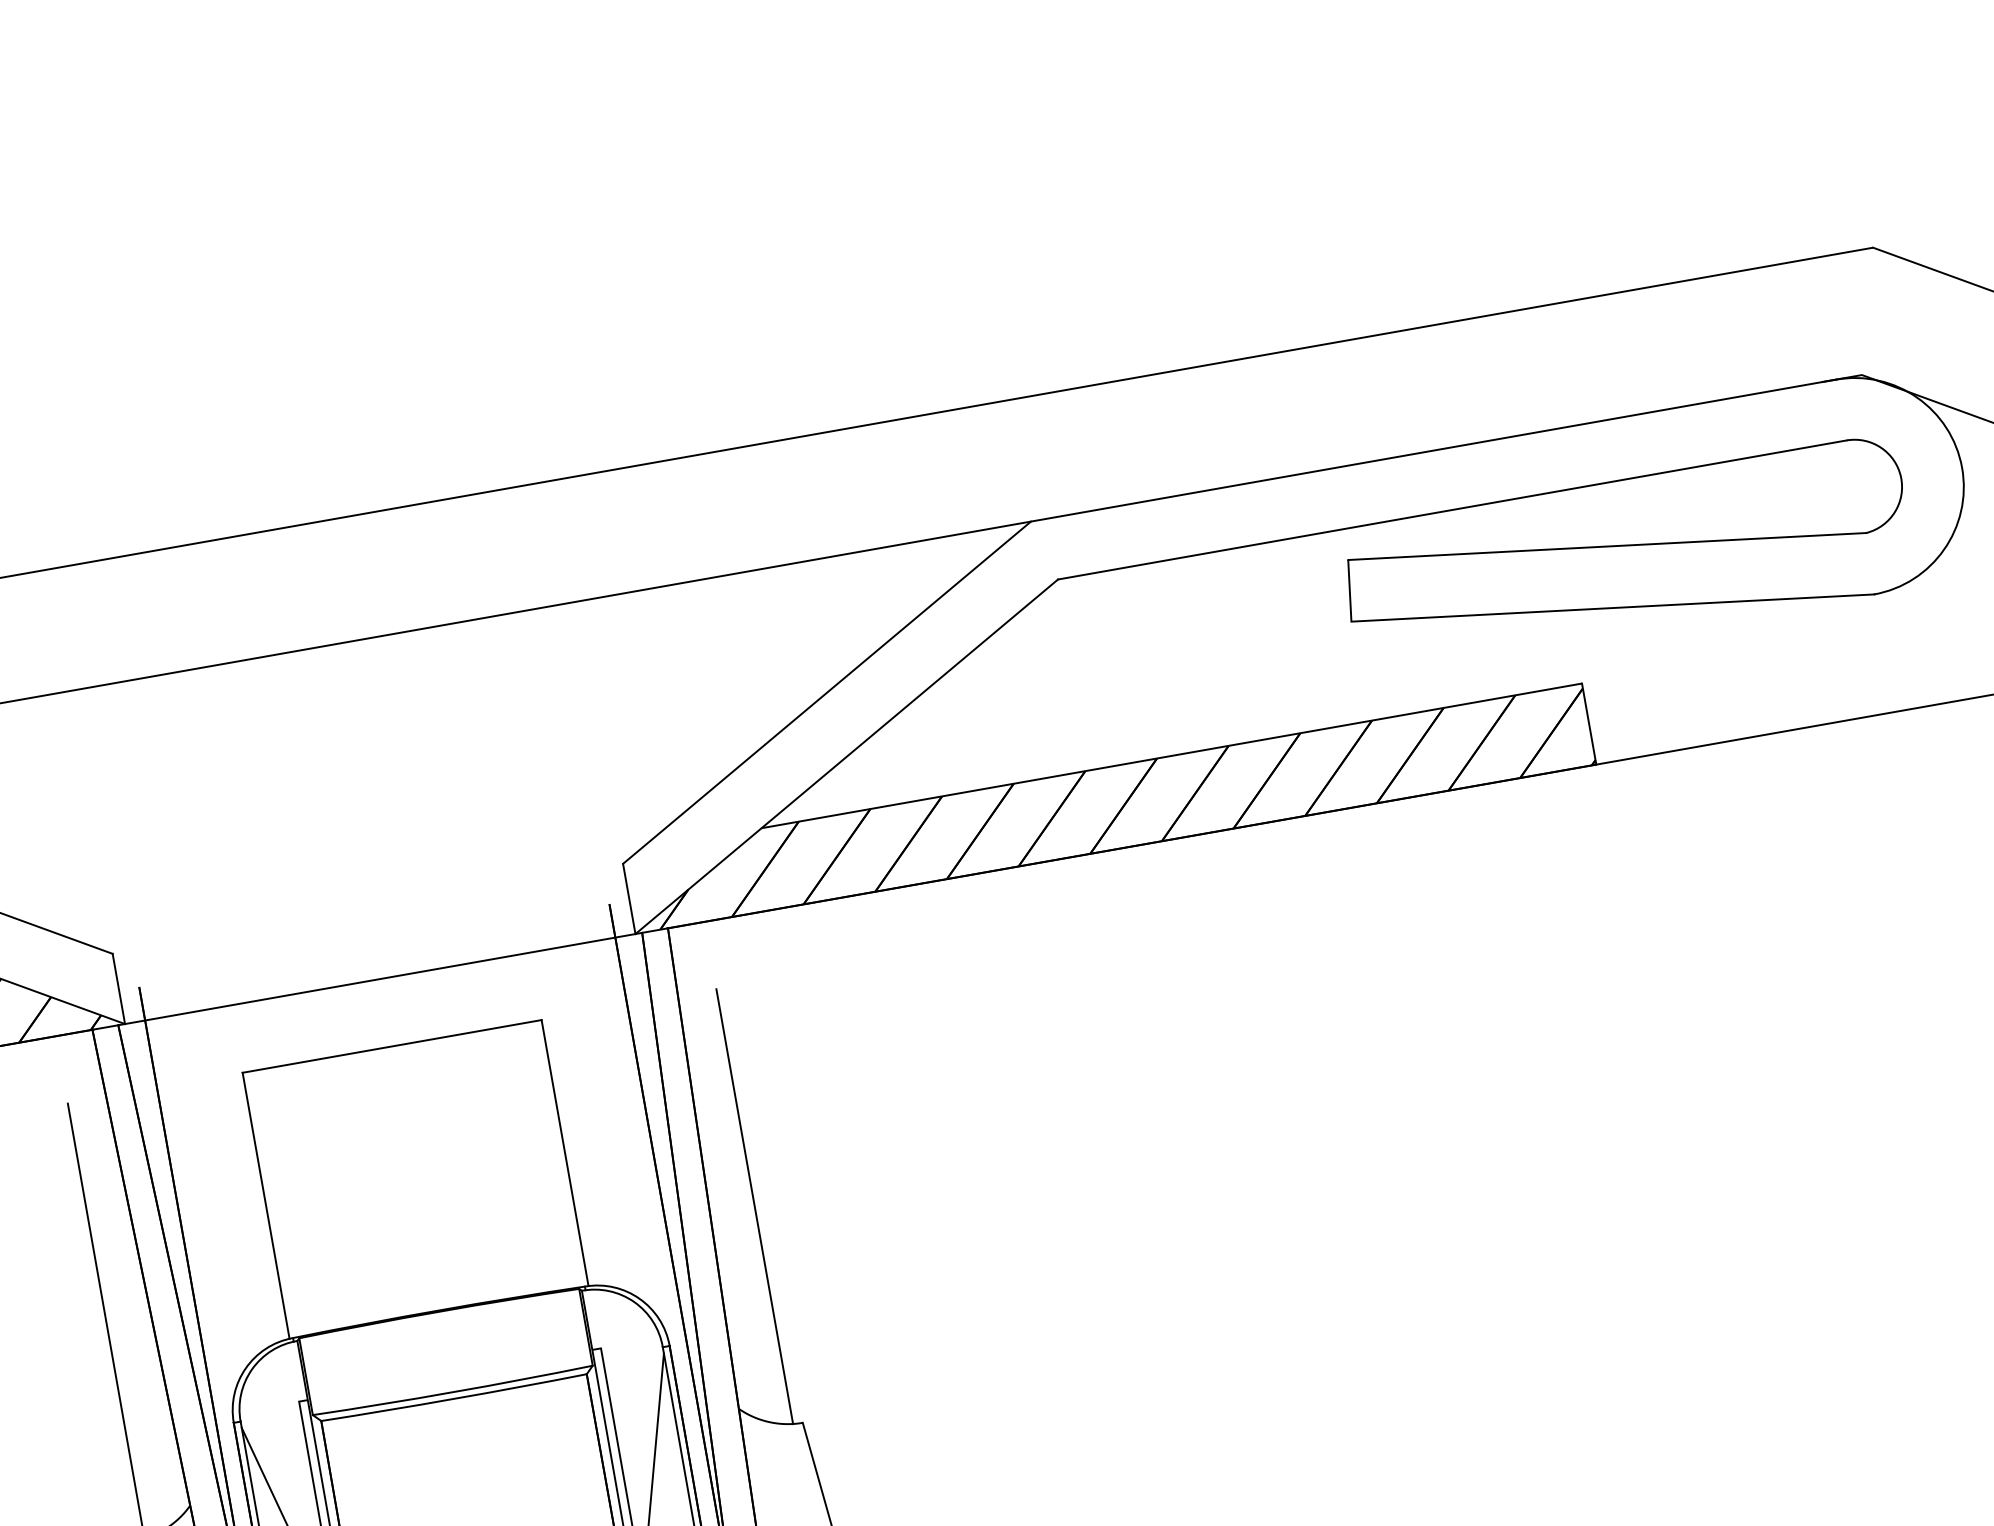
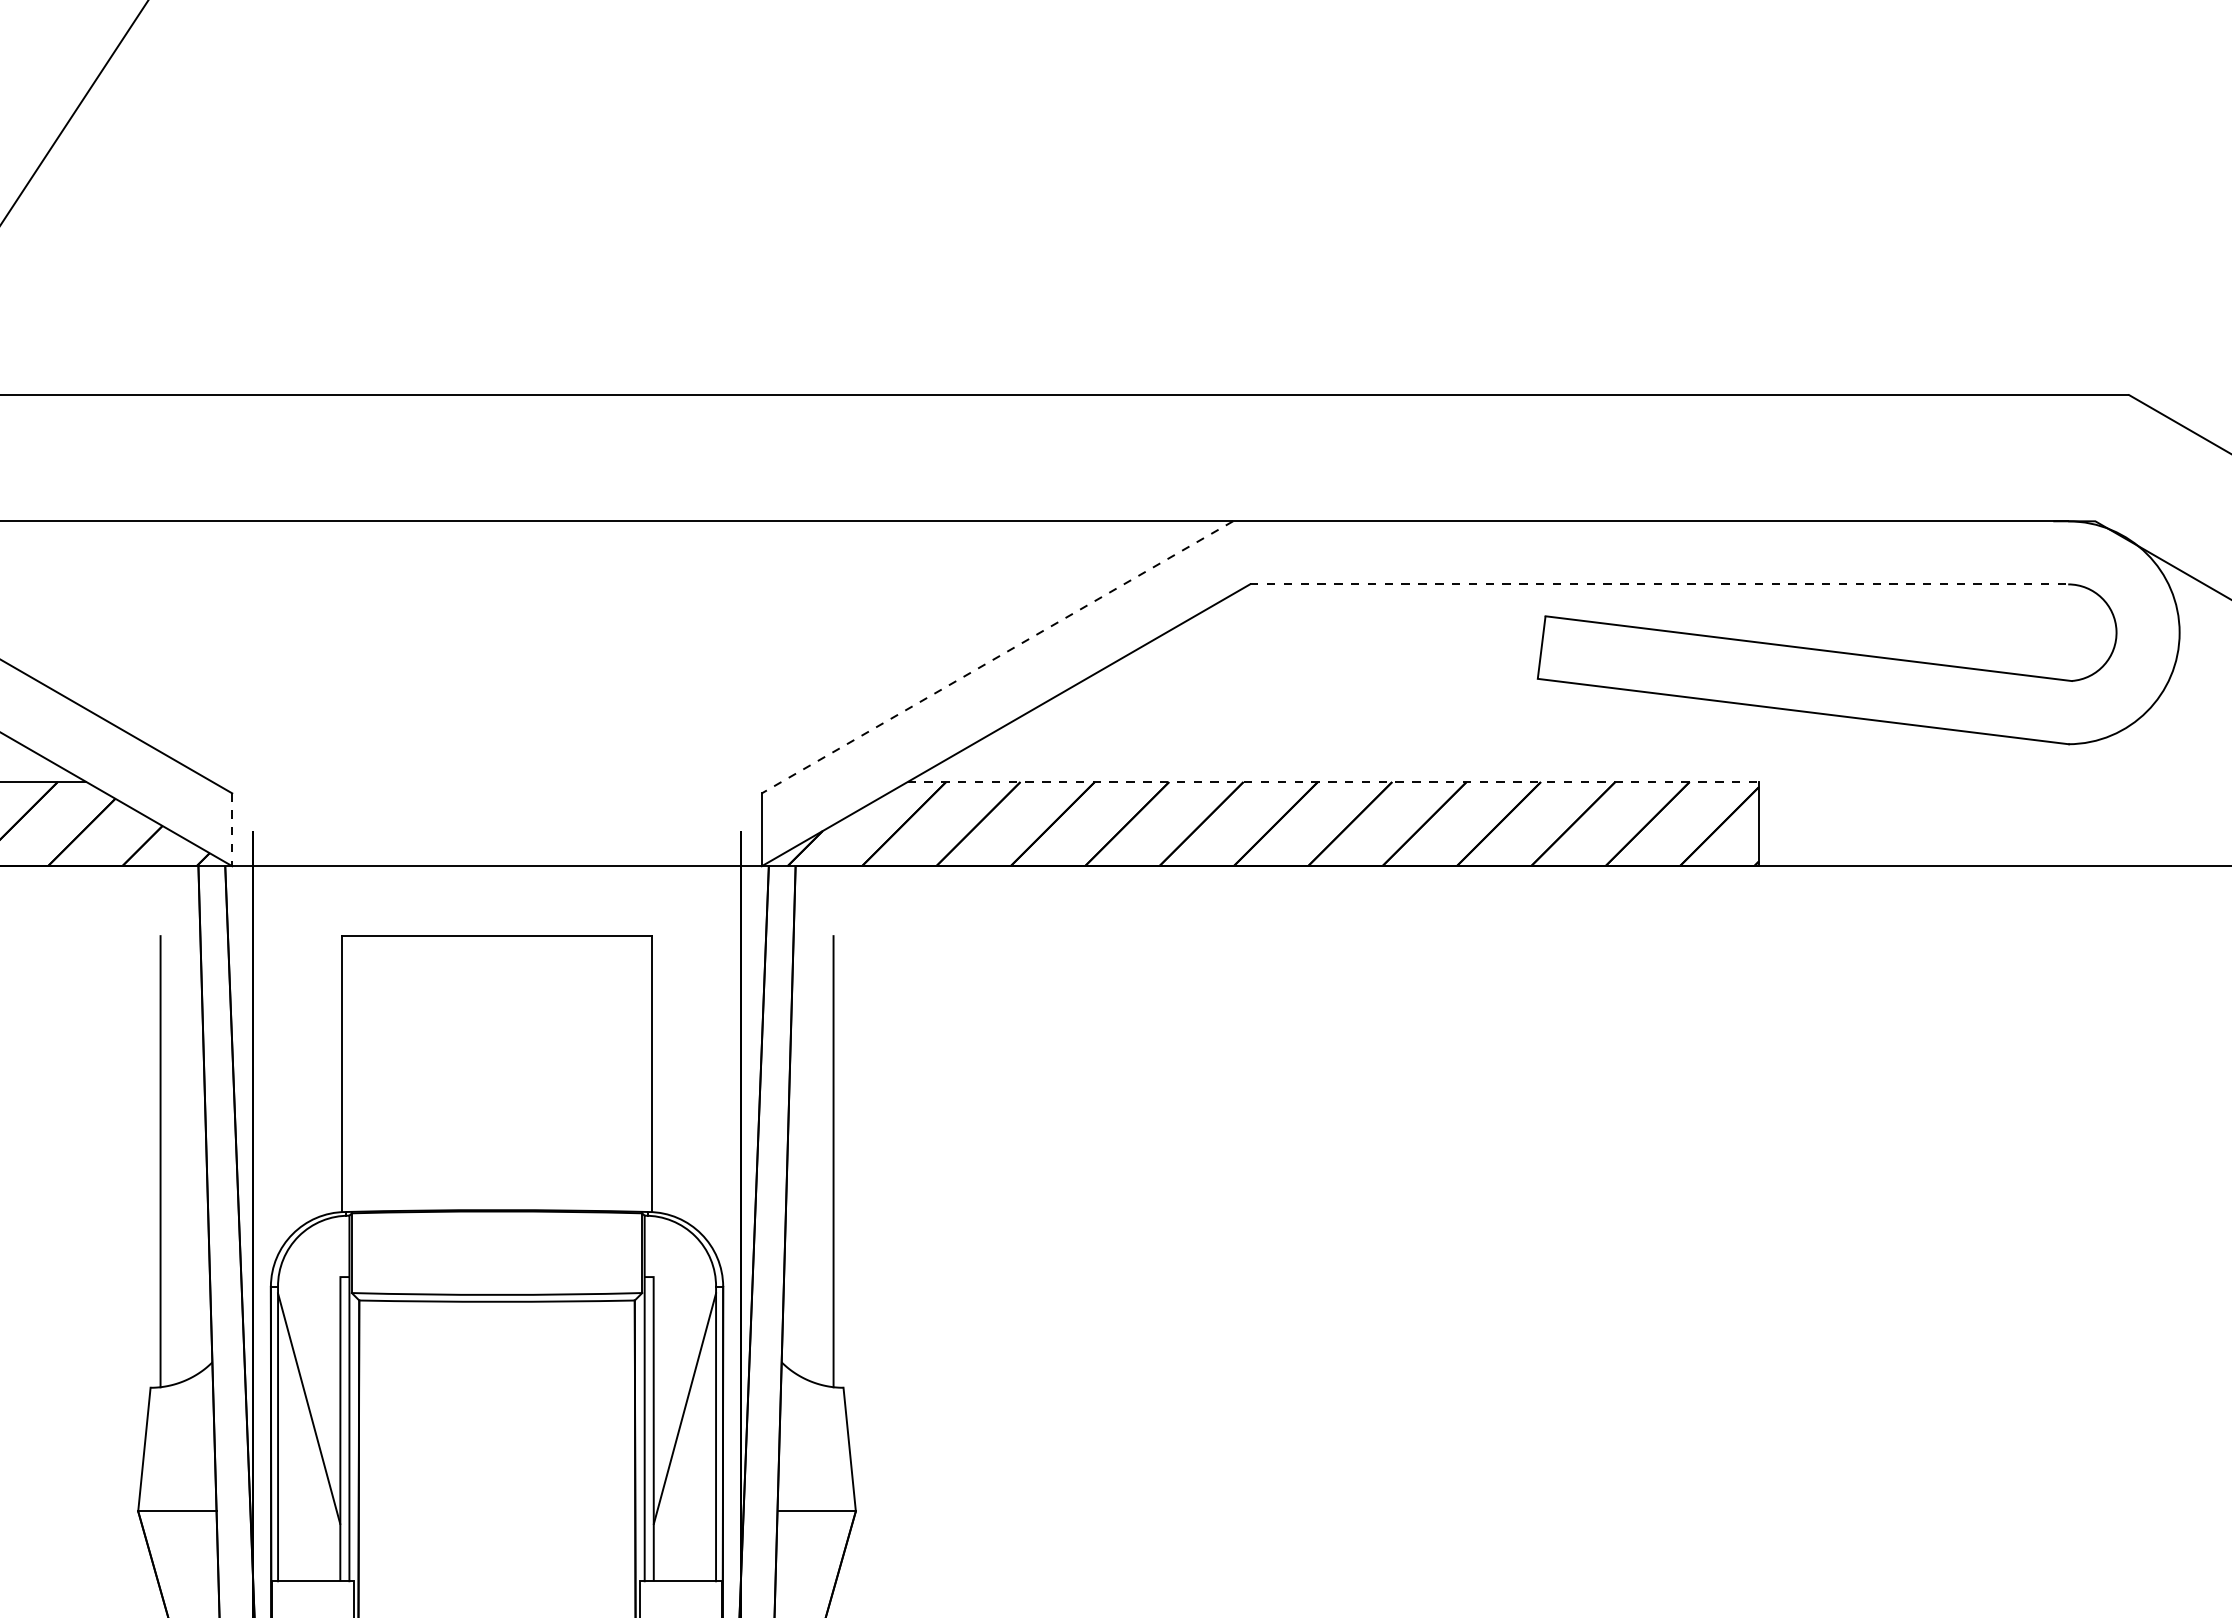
line: (1452, 510) -> (1659, 584), solid -> dashed
line: (827, 692) -> (997, 657), solid -> dashed
line: (1172, 756) -> (1333, 782), solid -> dashed
line: (119, 989) -> (232, 830), solid -> dashed

